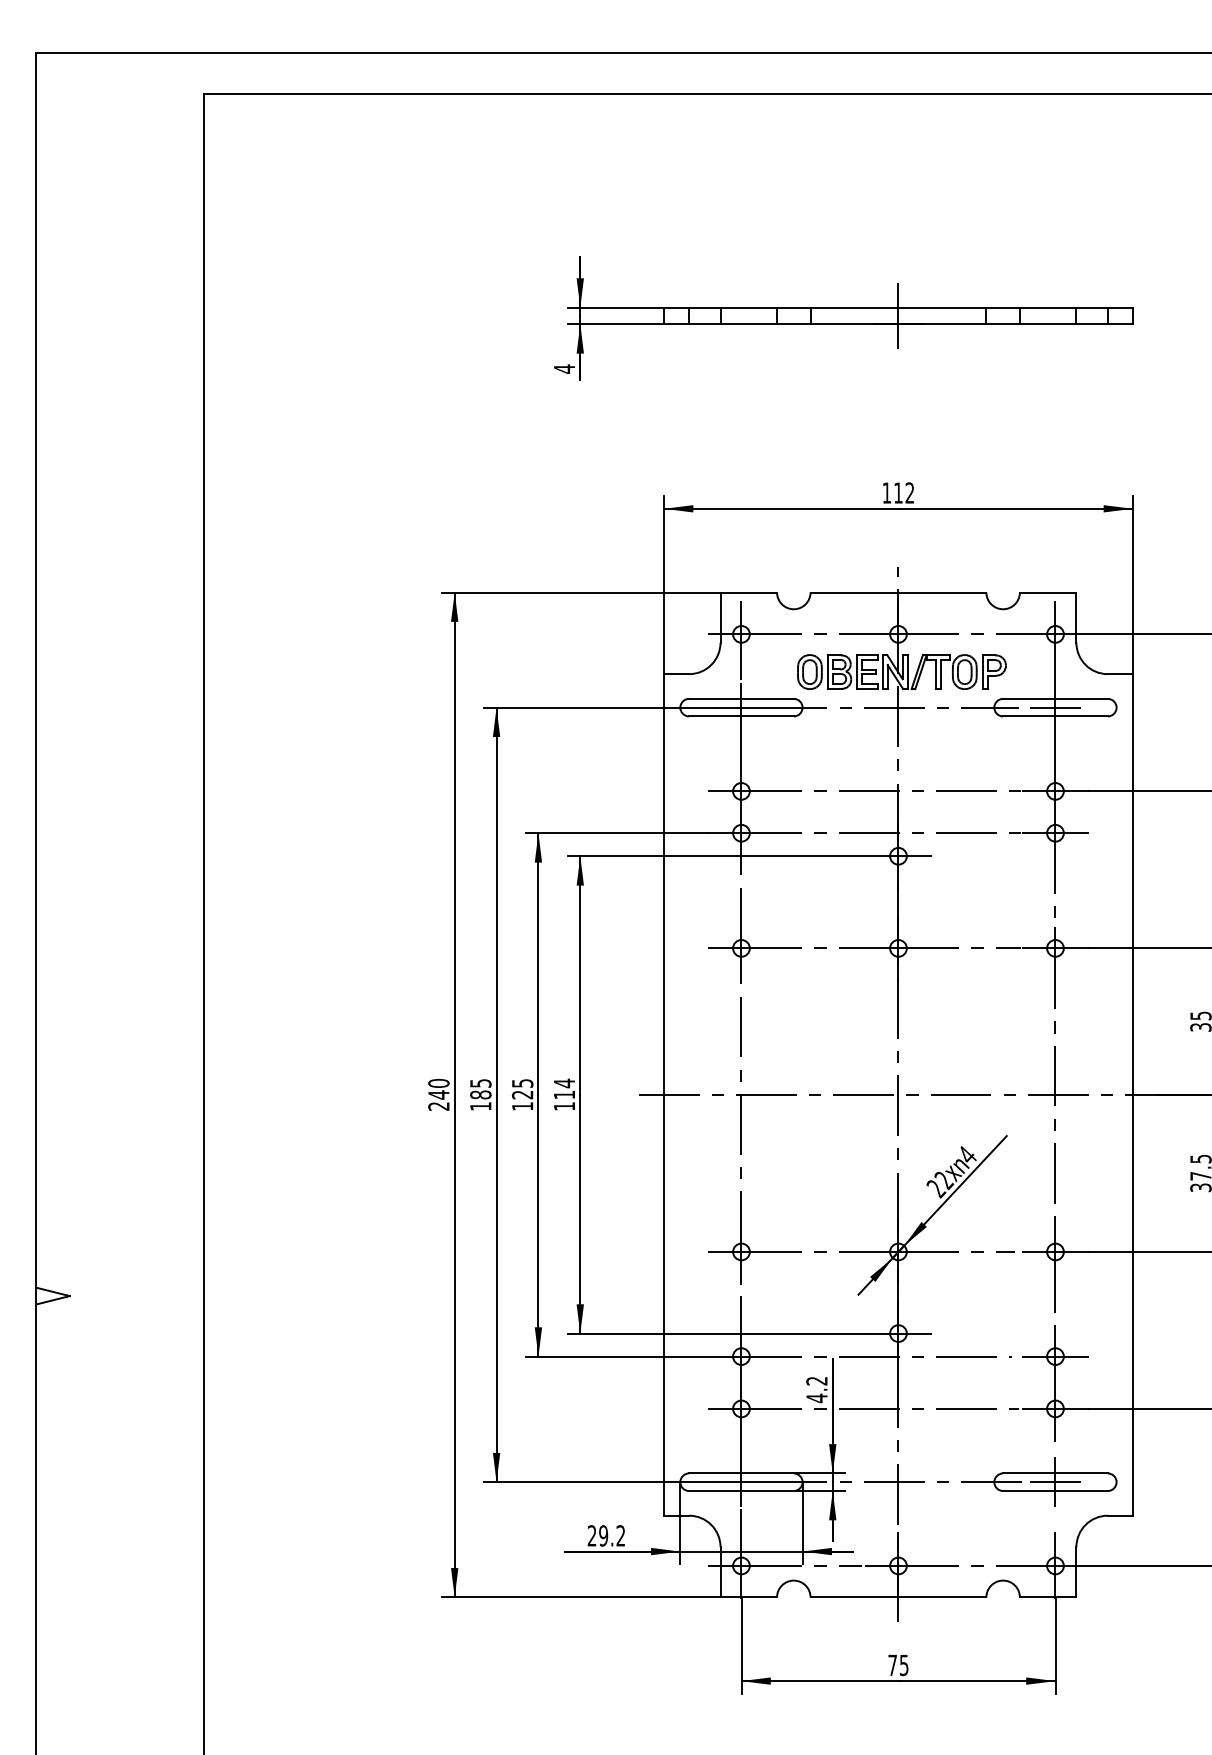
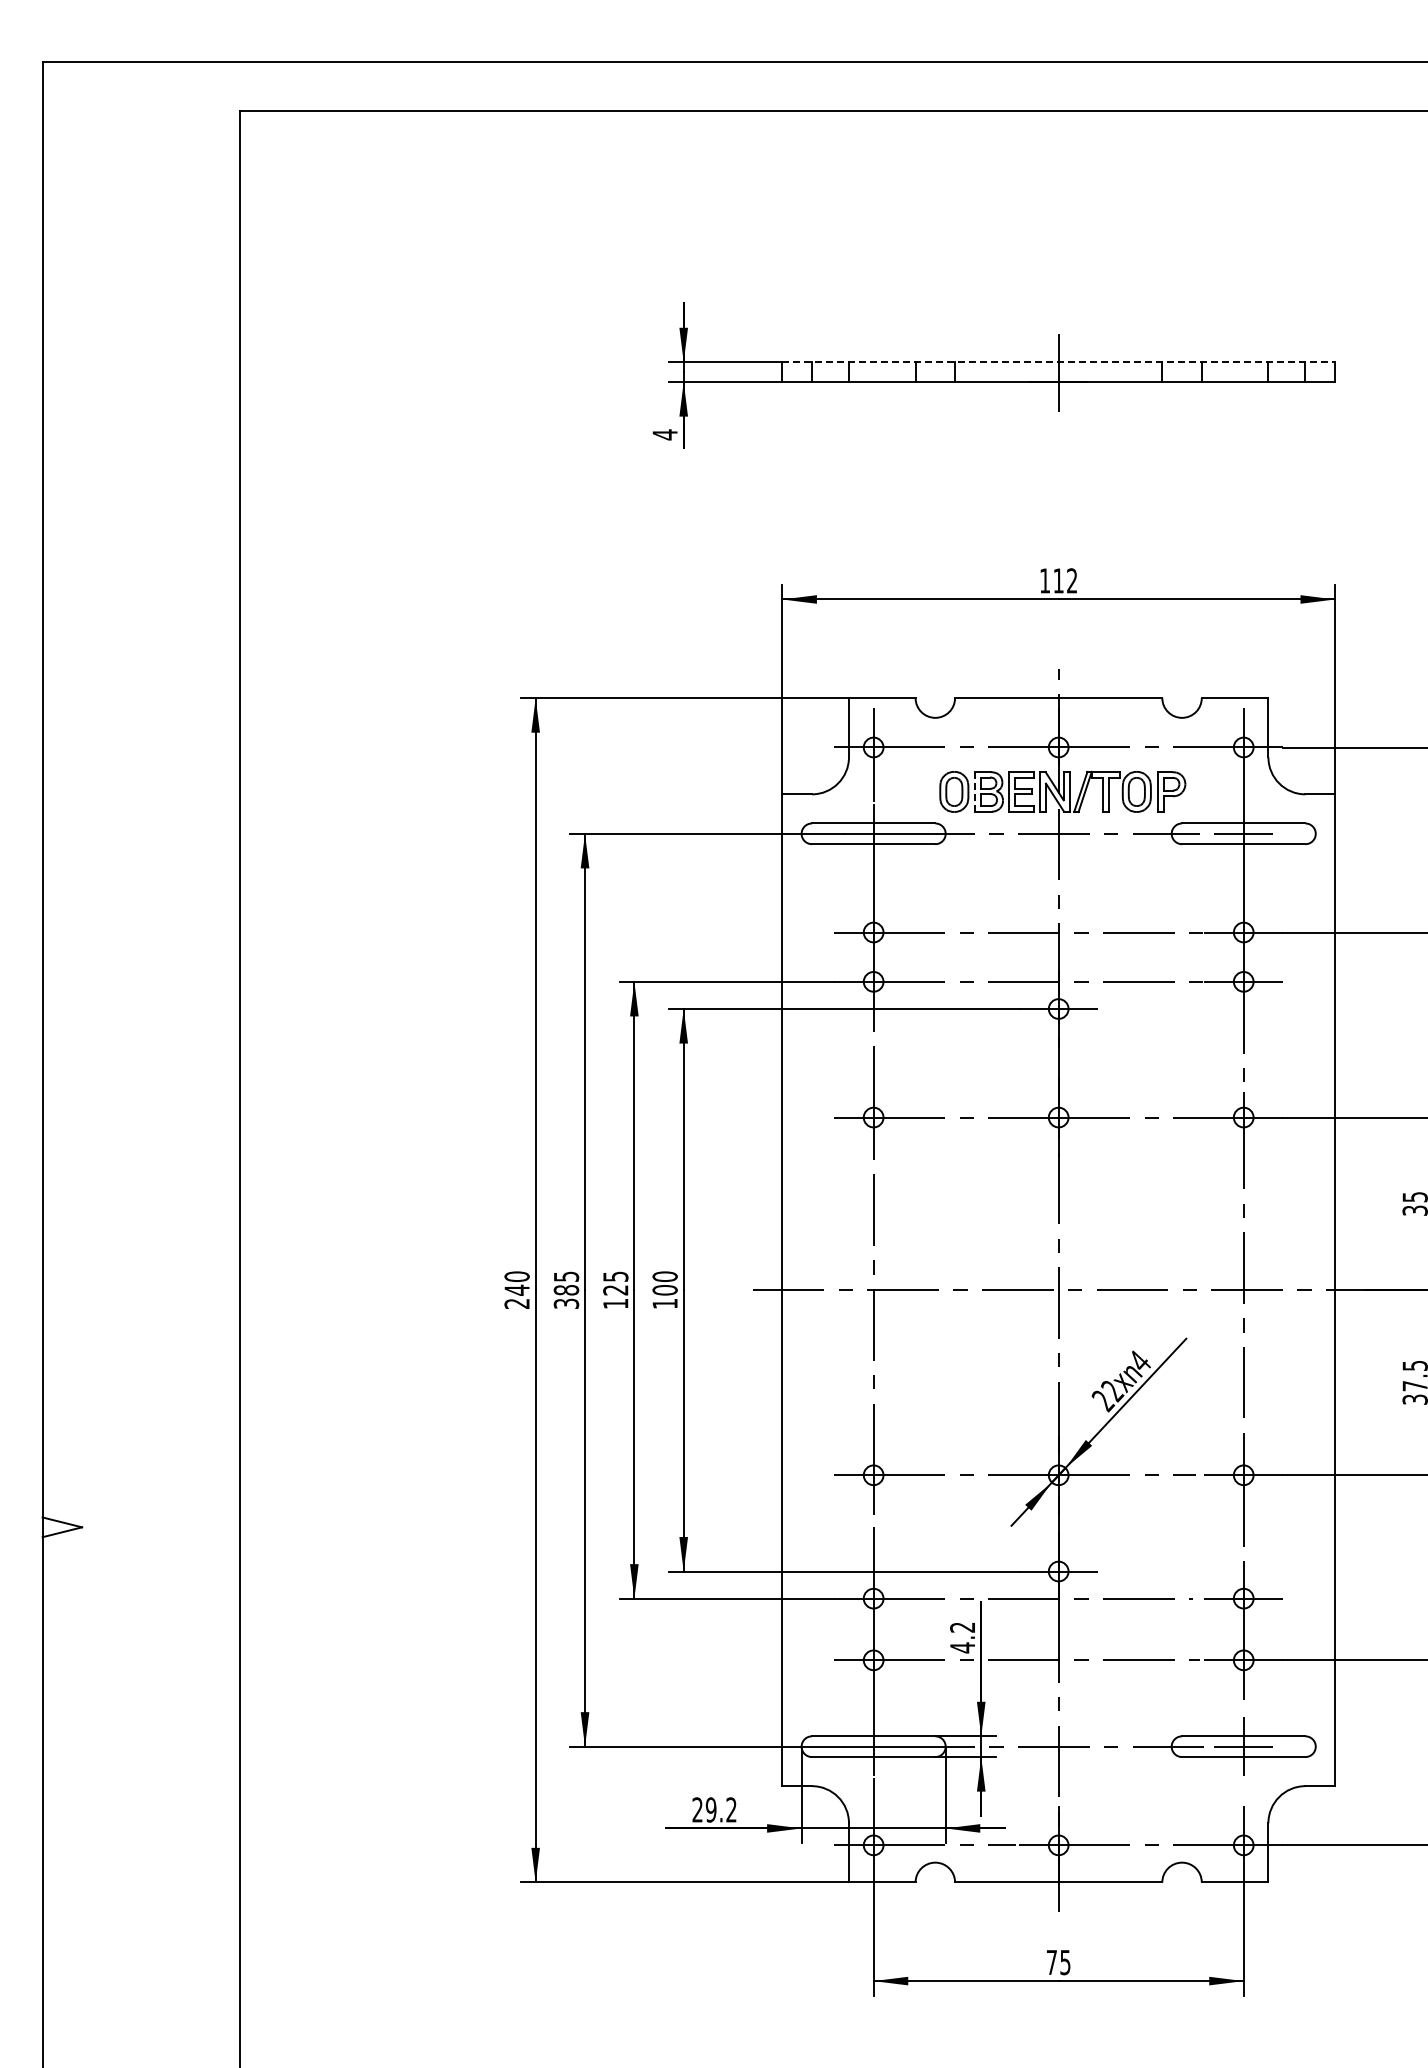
line: (899, 307) -> (1059, 362), solid -> dashed
line: (827, 671) -> (975, 791), solid -> dashed
text: (563, 1089) -> (664, 1283), 114 -> 100
text: (480, 1106) -> (566, 1303), 185 -> 385

